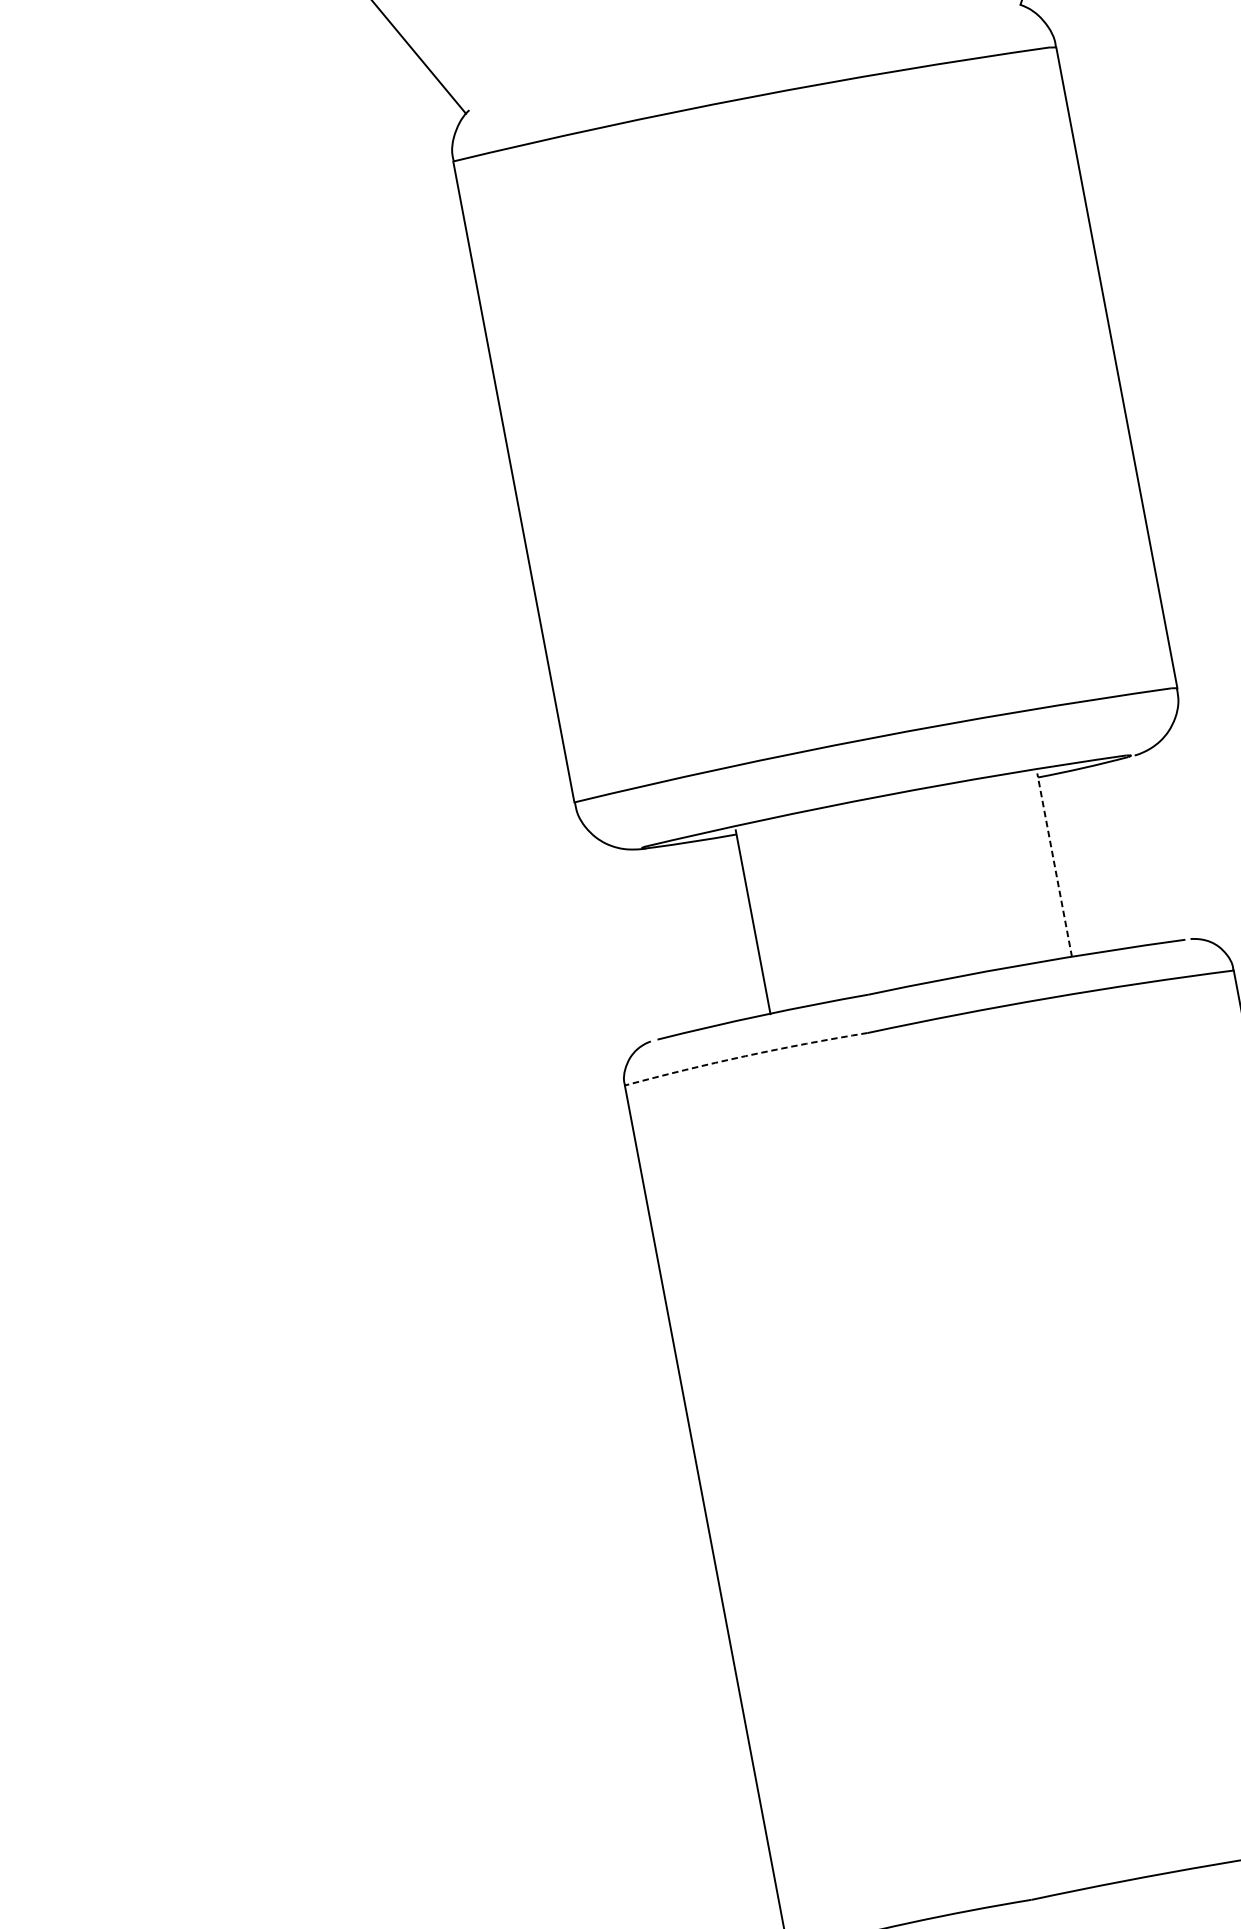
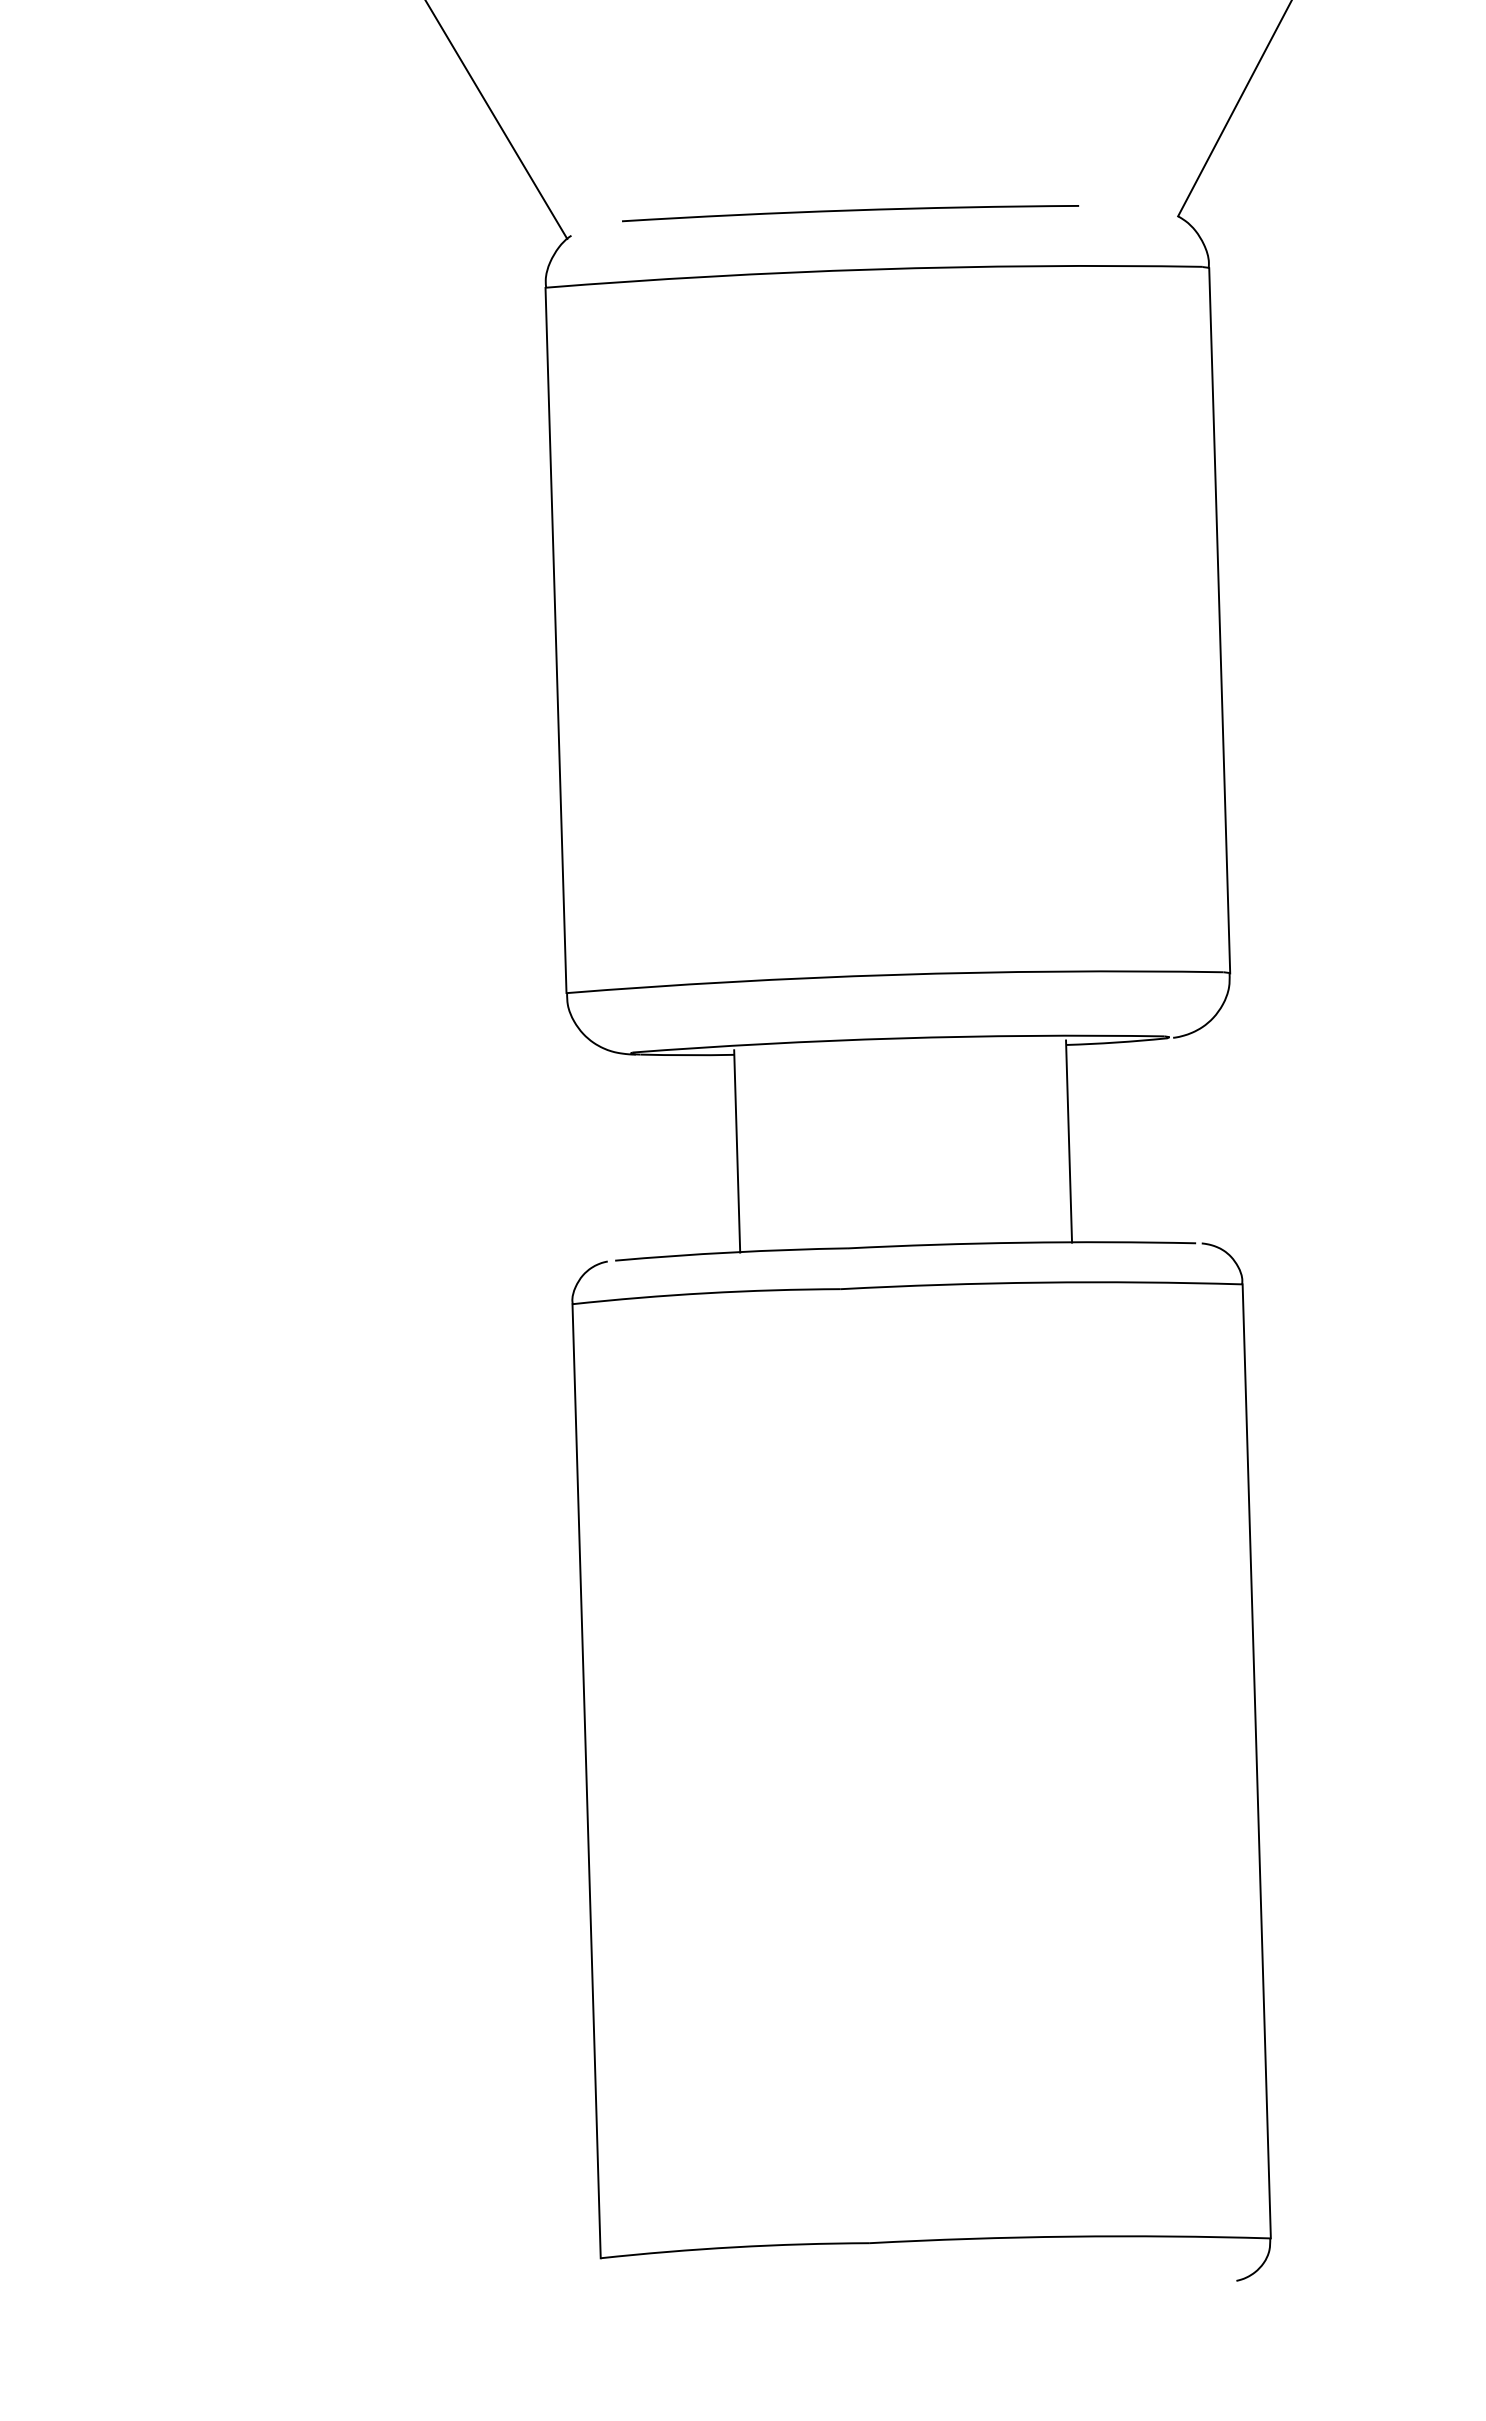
arc: (720, 47) -> (850, 211), added
line: (1055, 865) -> (1069, 1141), dashed -> solid
arc: (745, 1056) -> (706, 1293), dashed -> solid

